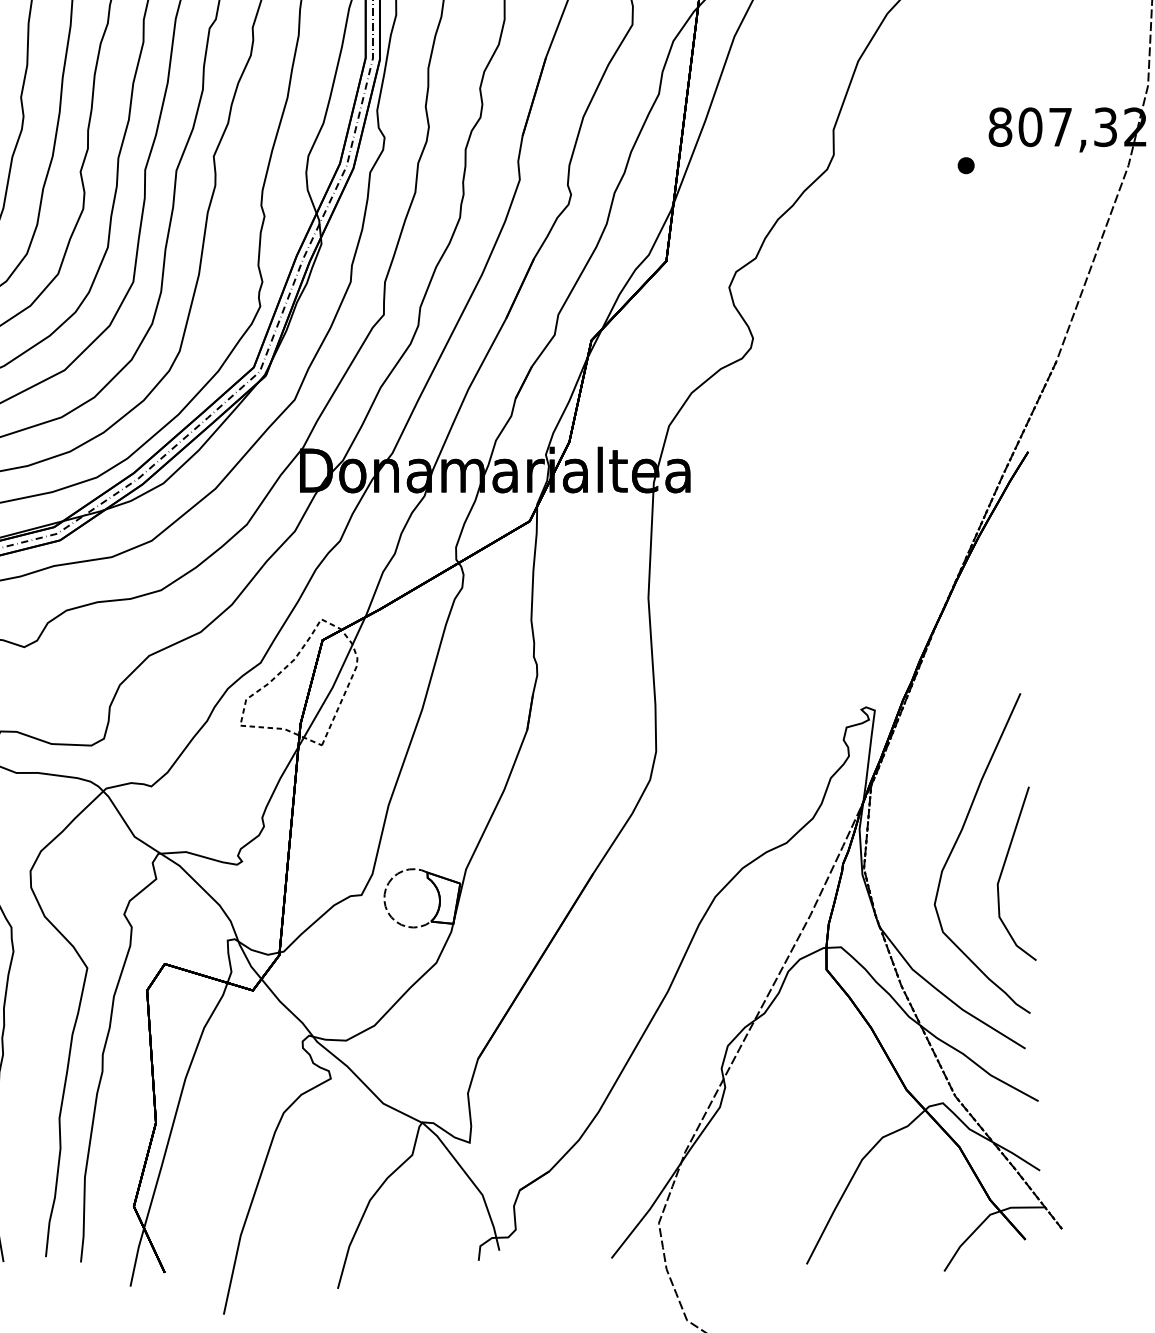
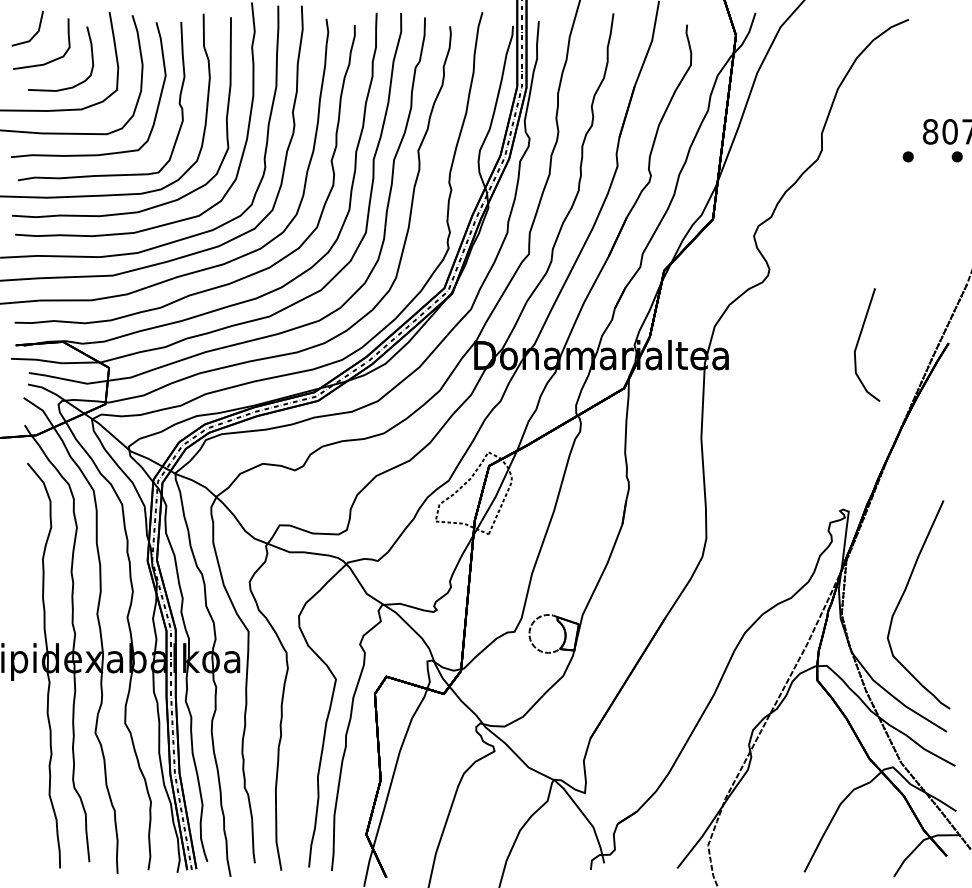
part: (1040, 165) -> (956, 156), added
line: (1004, 868) -> (859, 341), moved

